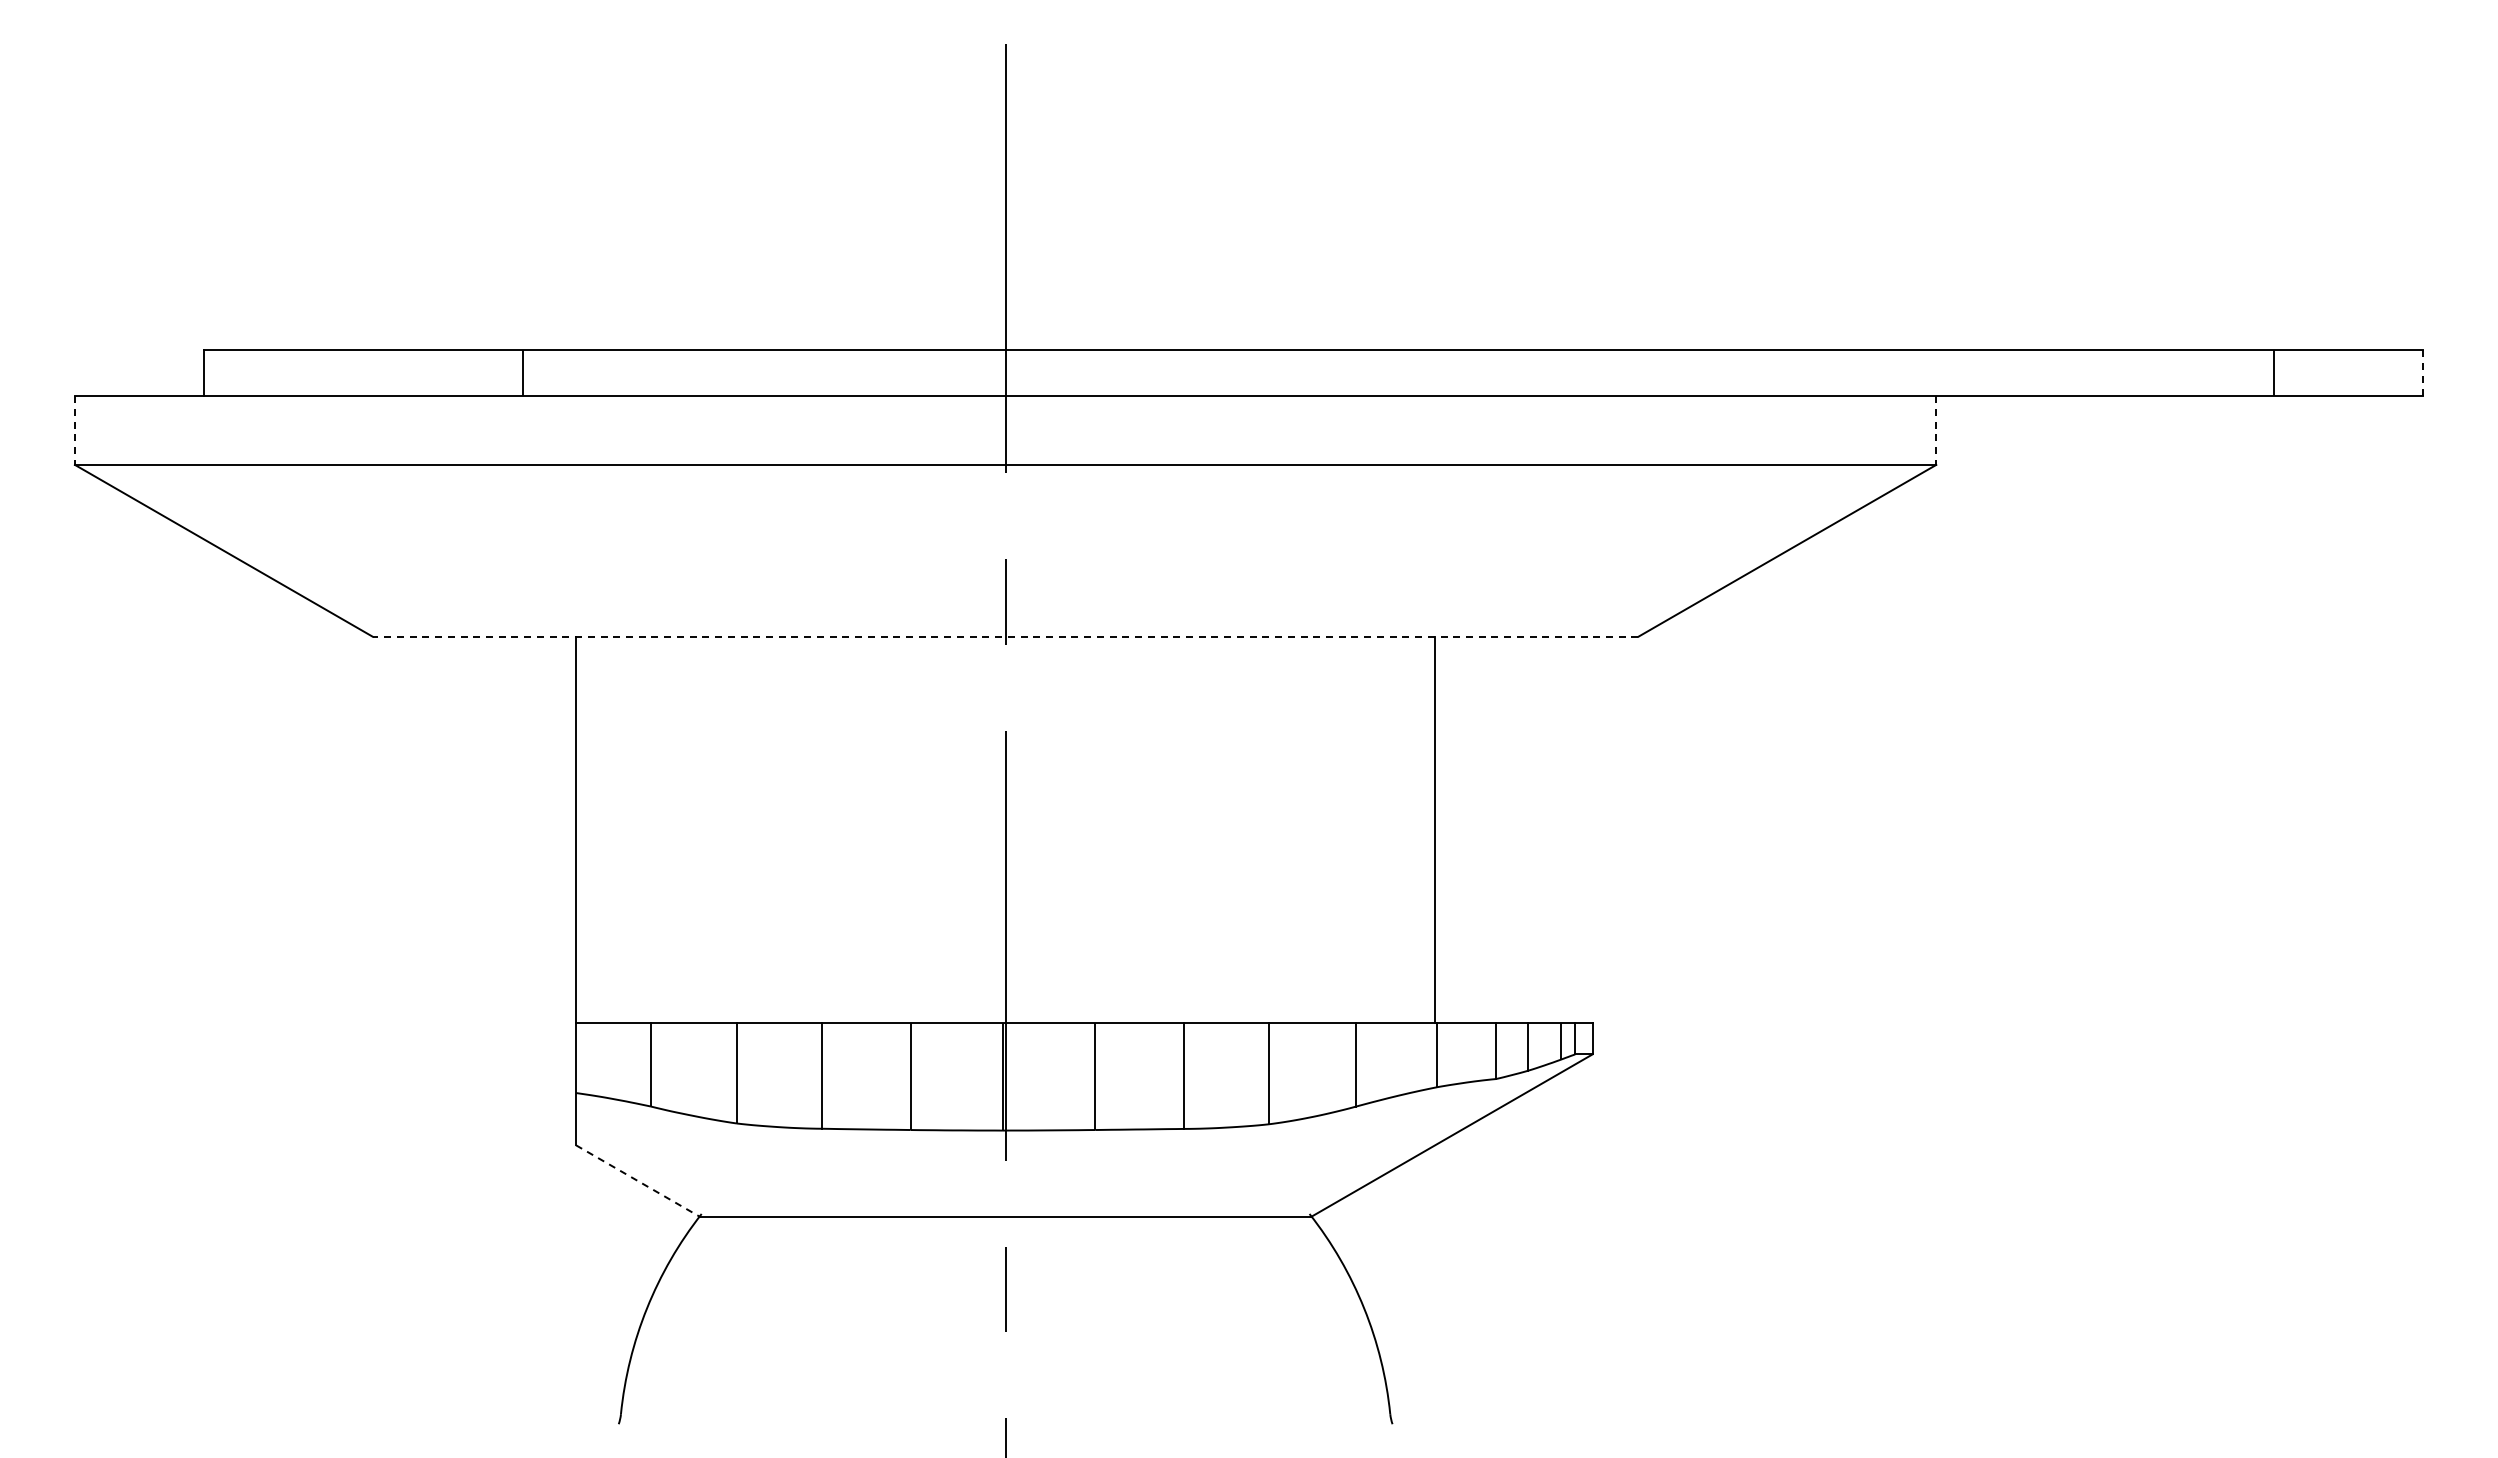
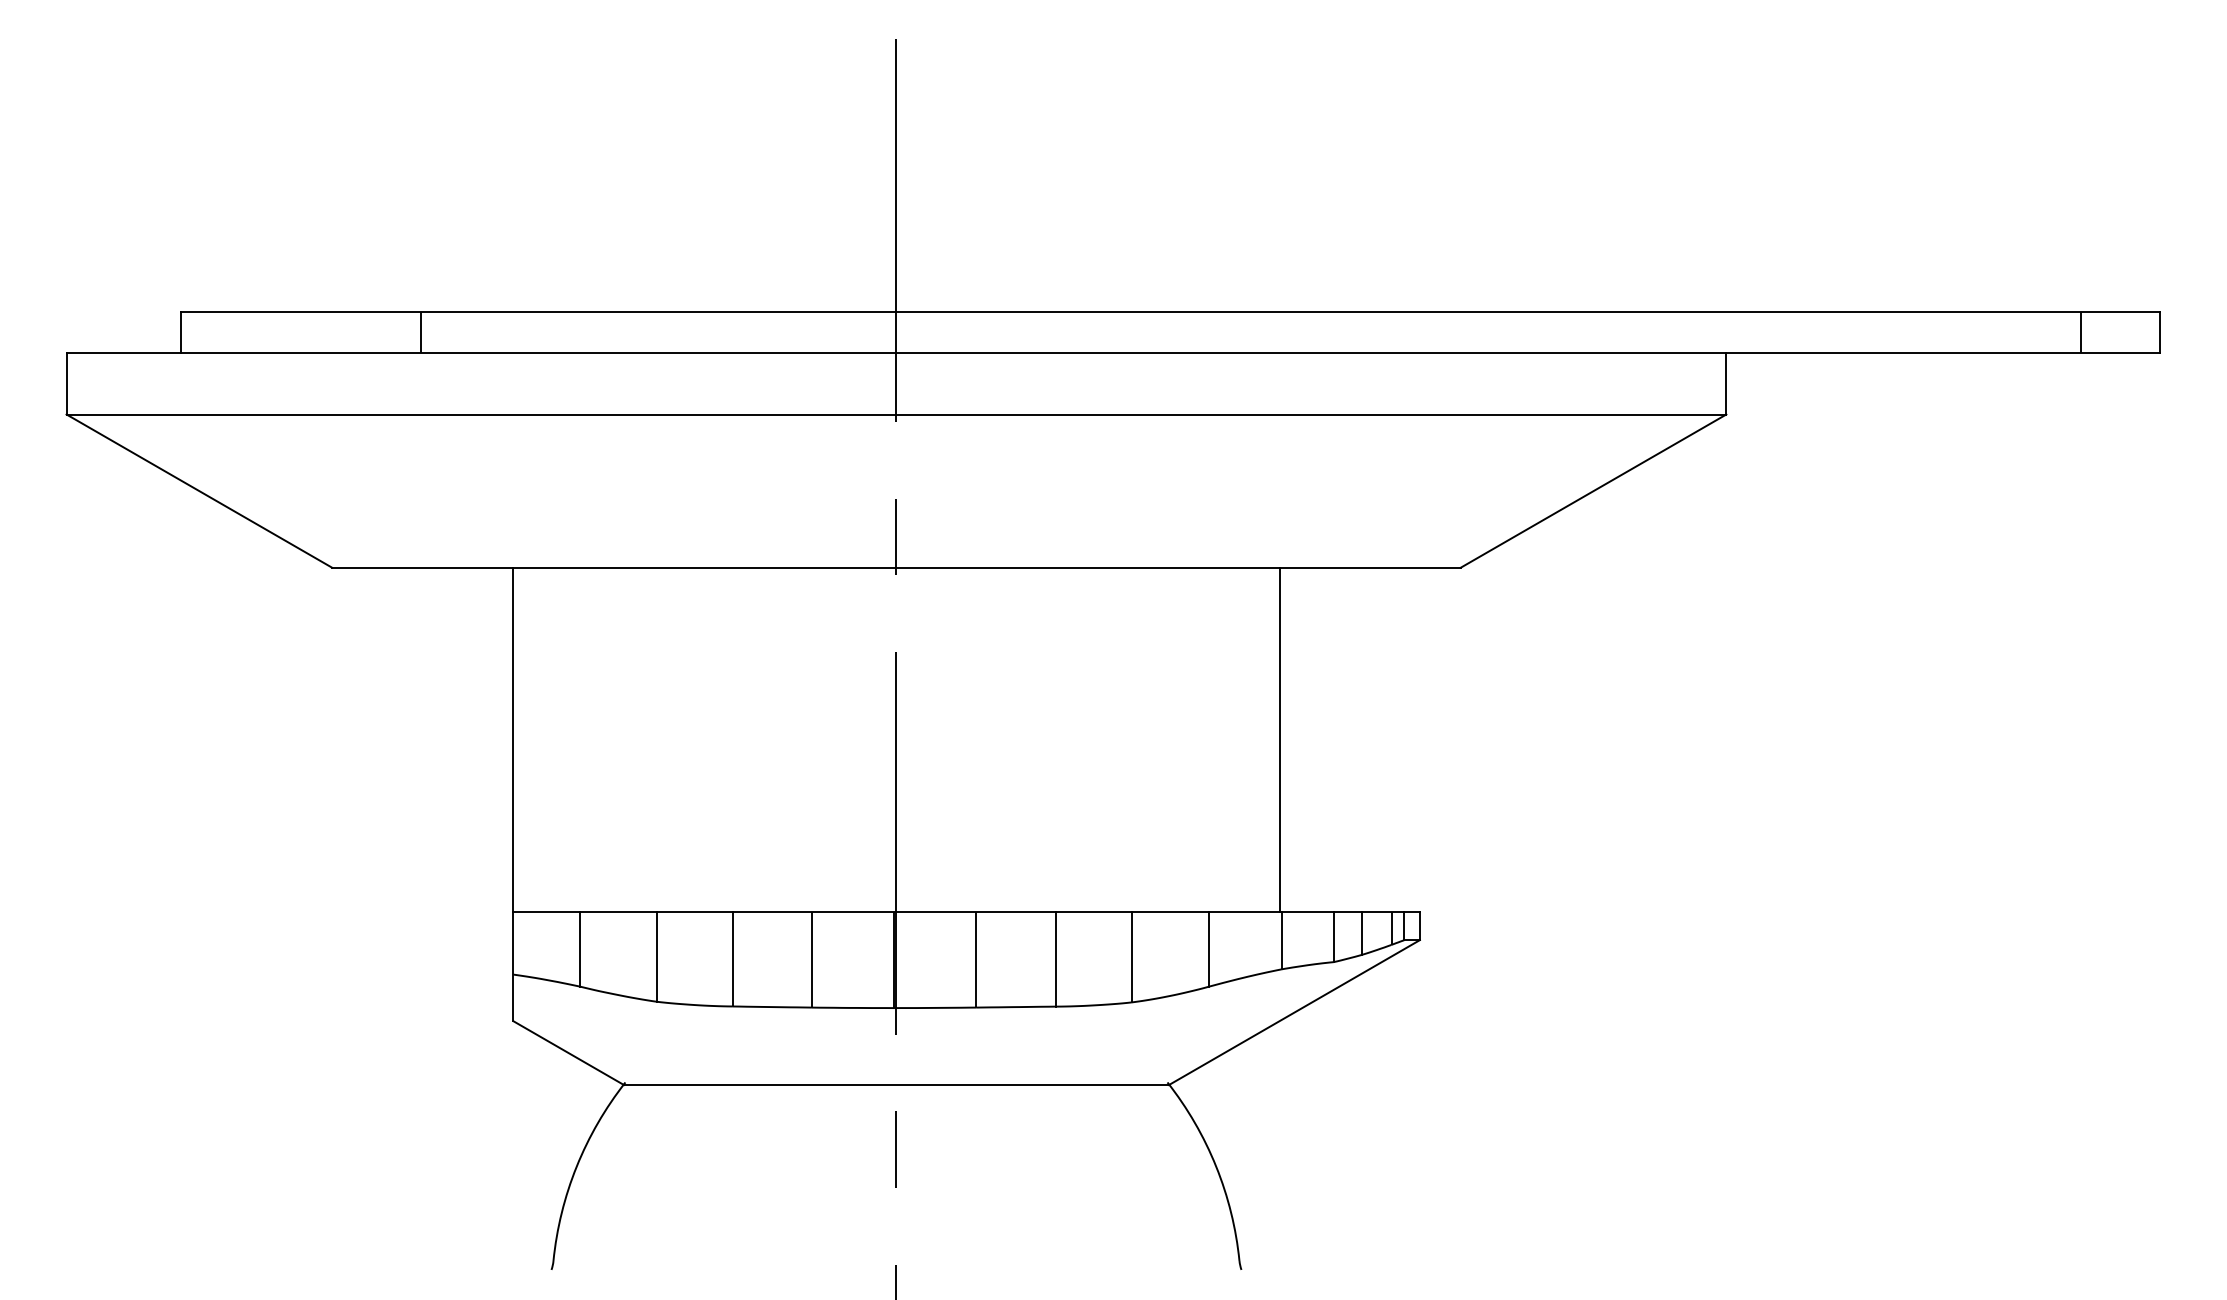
line: (523, 373) -> (421, 333), moved
line: (2273, 373) -> (2080, 333), moved
line: (2423, 373) -> (2160, 333), dashed -> solid
line: (74, 431) -> (66, 384), dashed -> solid
line: (1936, 431) -> (1726, 384), dashed -> solid
line: (1005, 636) -> (896, 567), dashed -> solid
line: (638, 1181) -> (569, 1053), dashed -> solid

